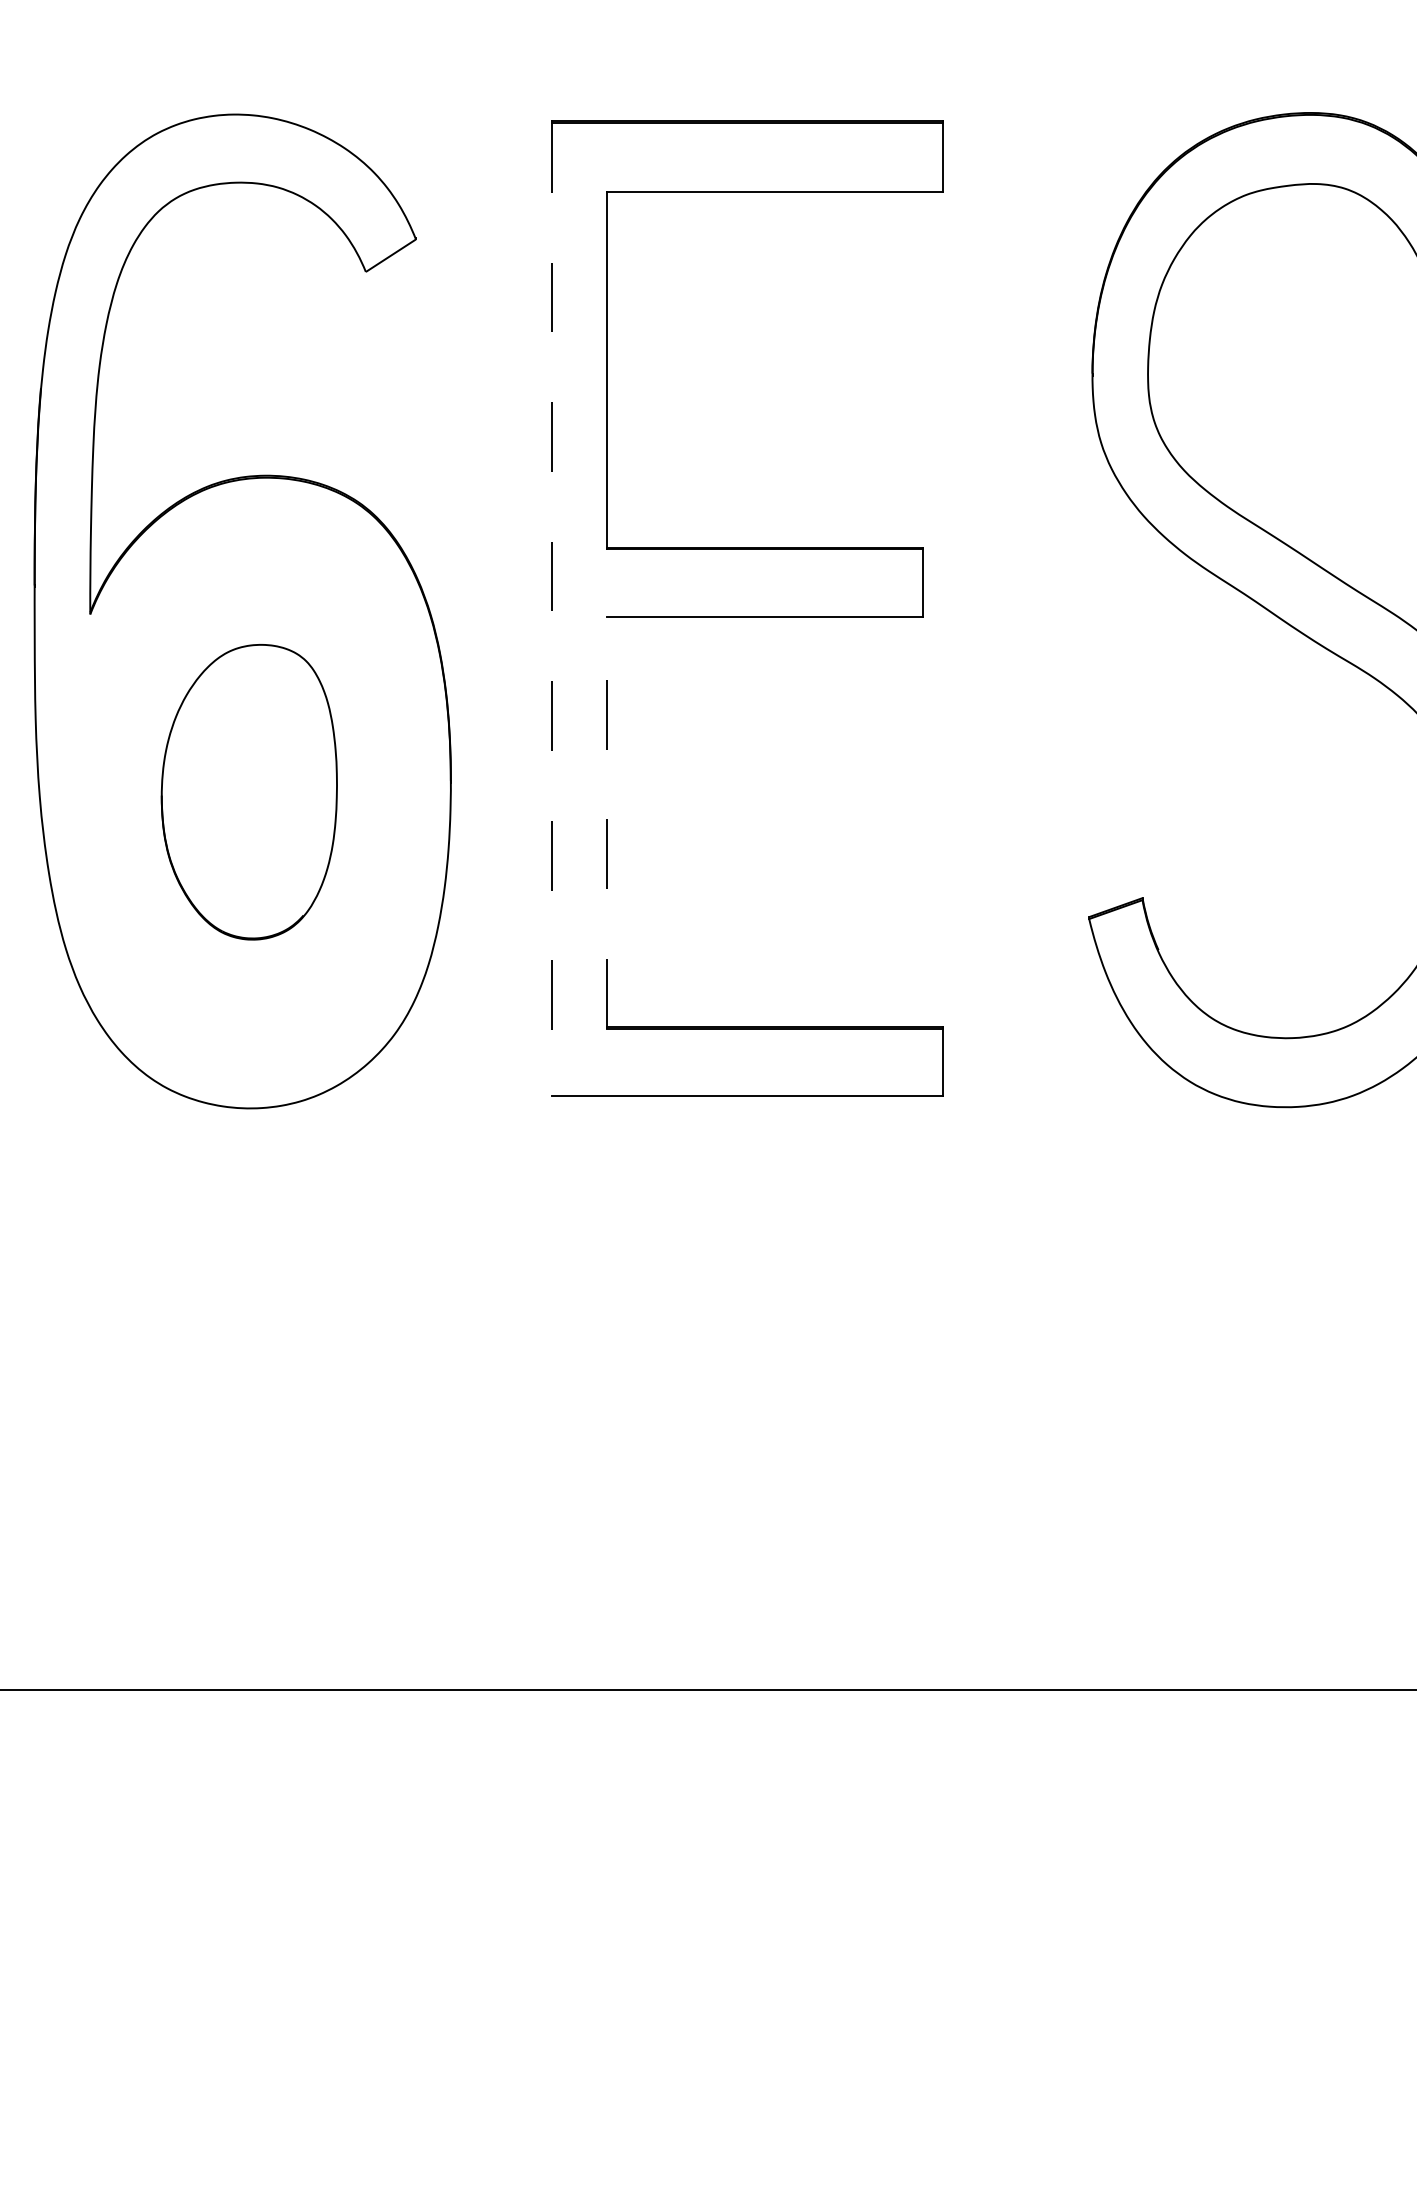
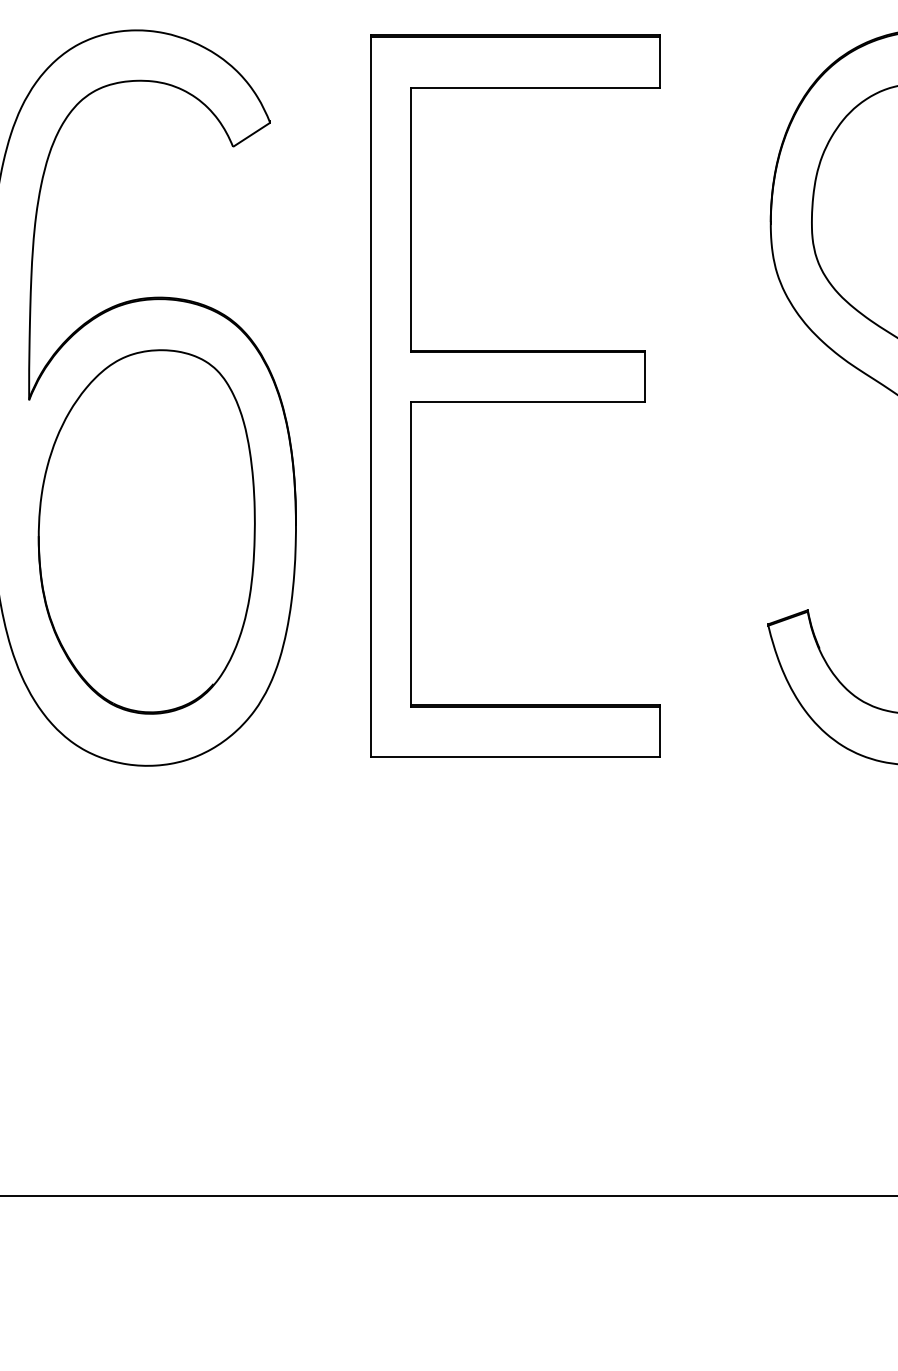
line: (552, 609) -> (371, 396), dashed -> solid
part: (249, 791) -> (146, 531), size x1.67
line: (606, 822) -> (411, 554), dashed -> solid

